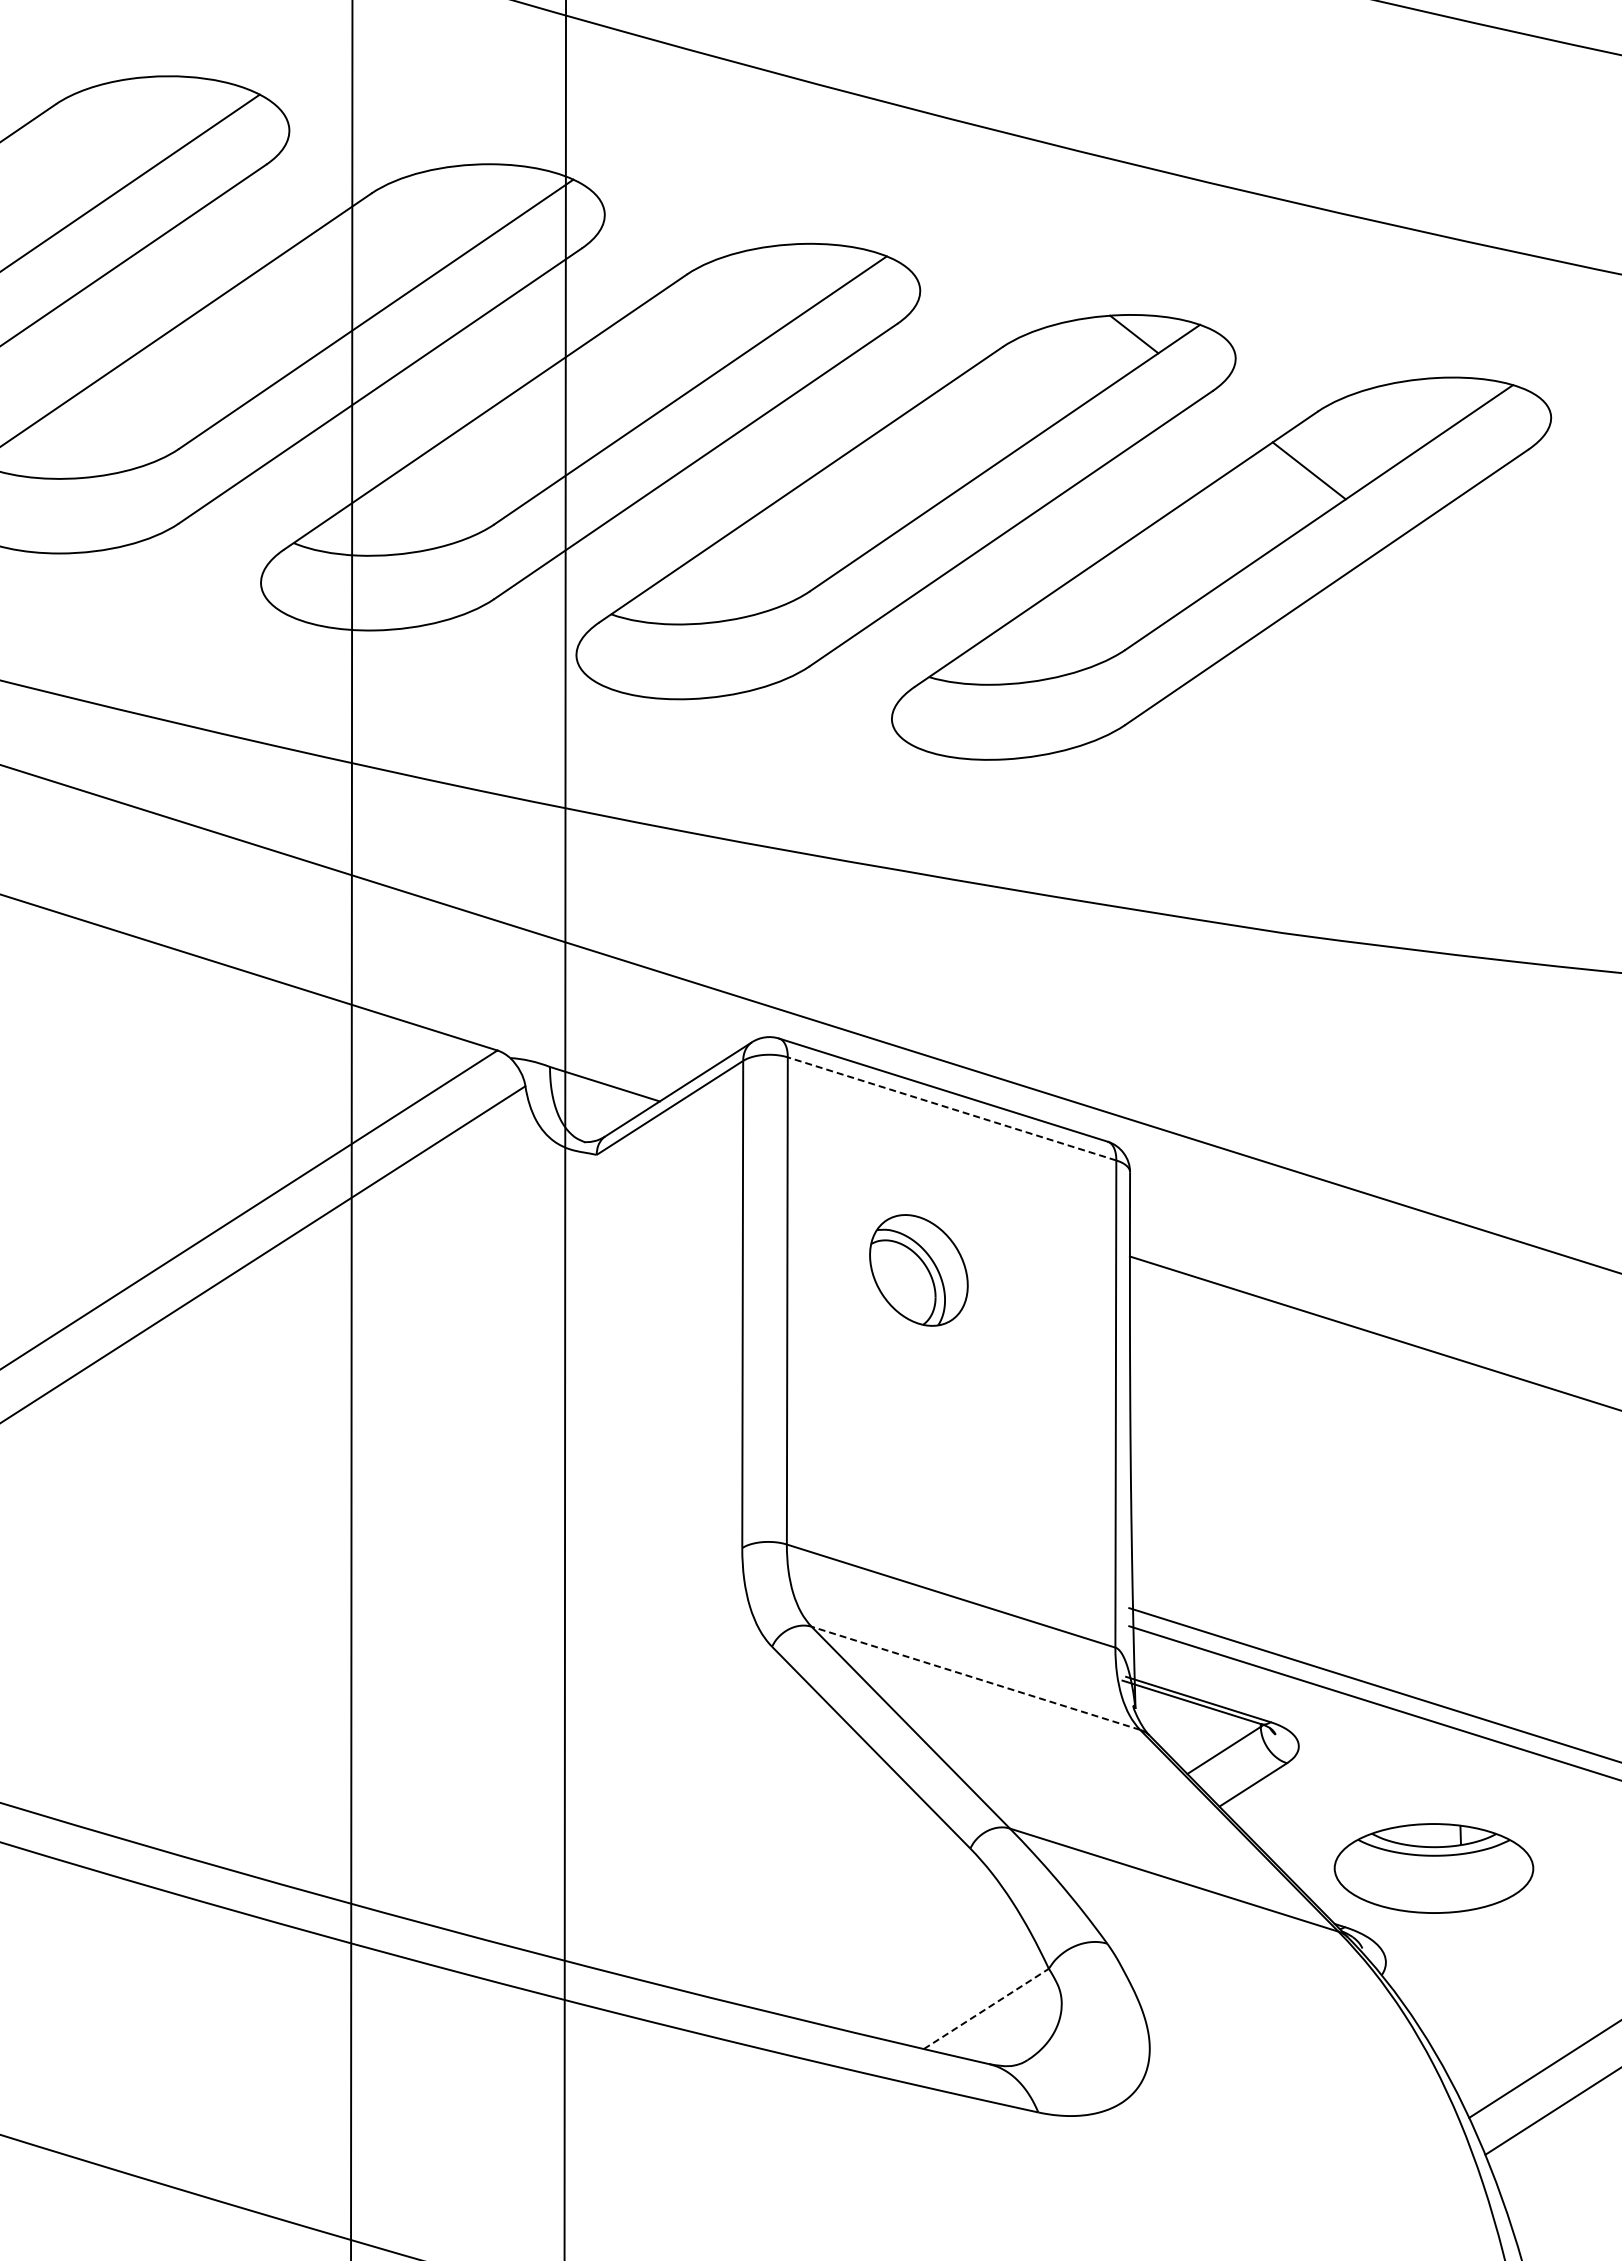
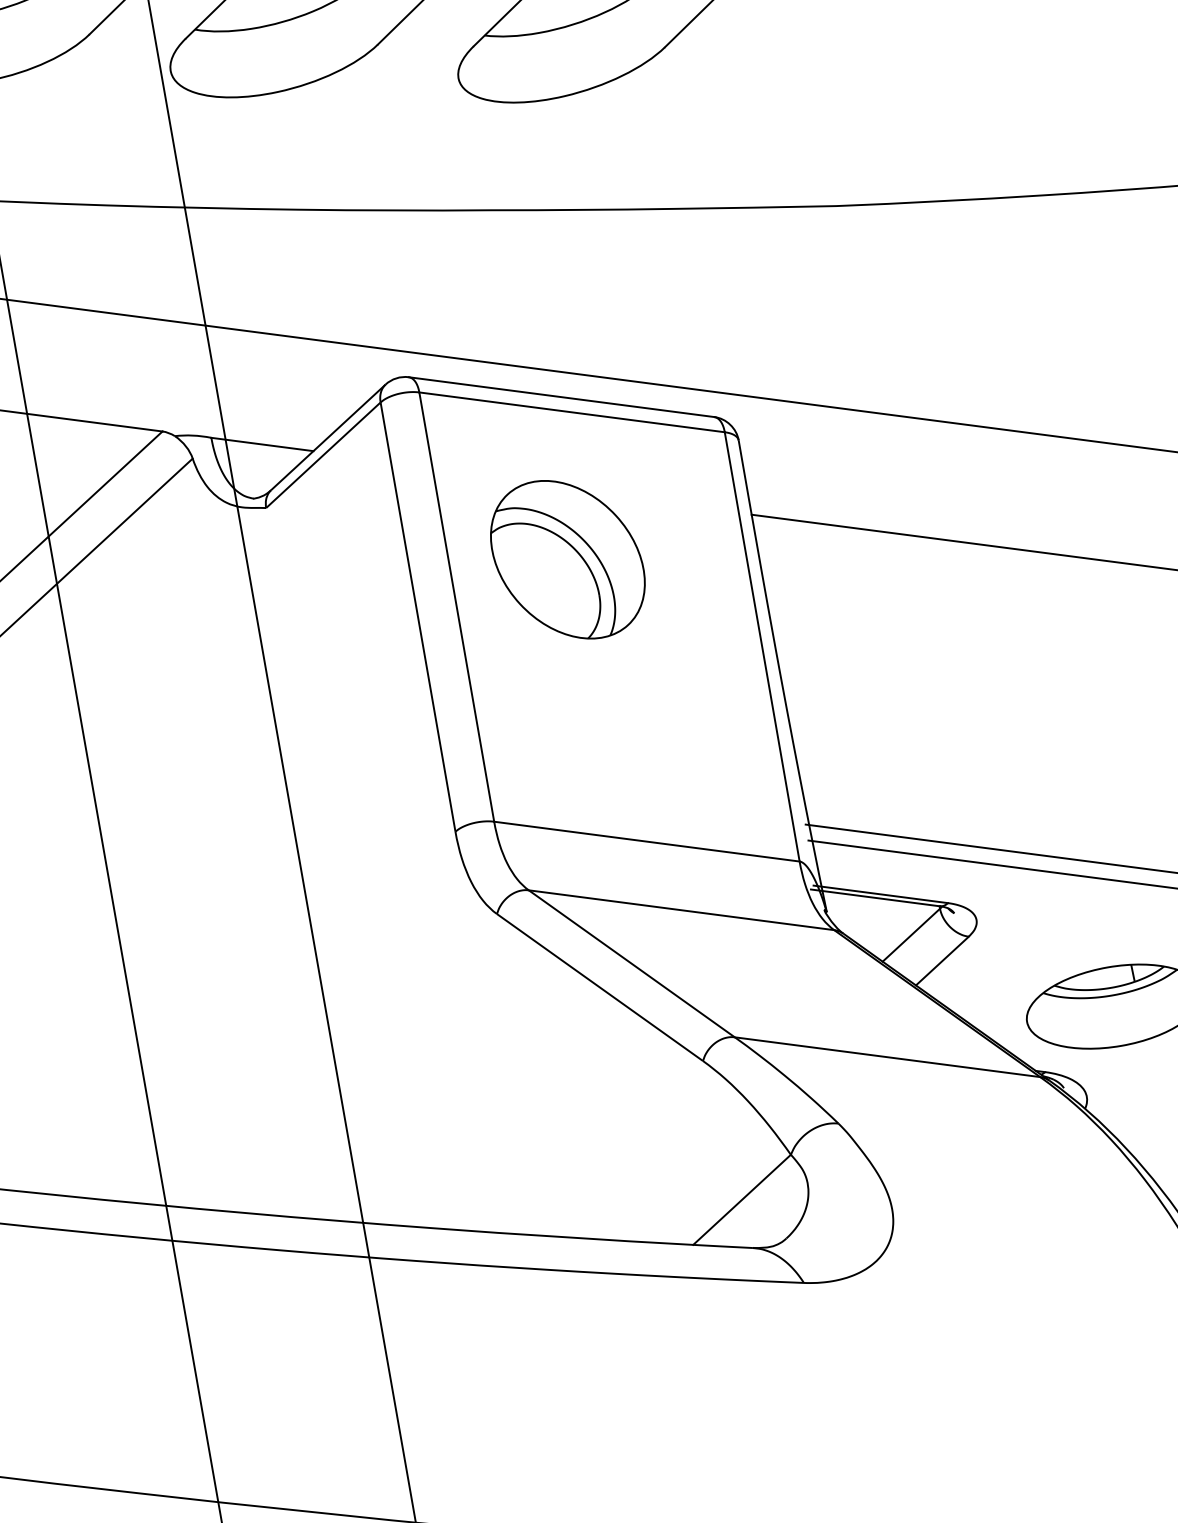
line: (951, 1108) -> (571, 412), dashed -> solid
part: (918, 1270) -> (567, 559), size x1.67
line: (975, 1678) -> (681, 910), dashed -> solid
line: (986, 2008) -> (742, 1199), dashed -> solid

